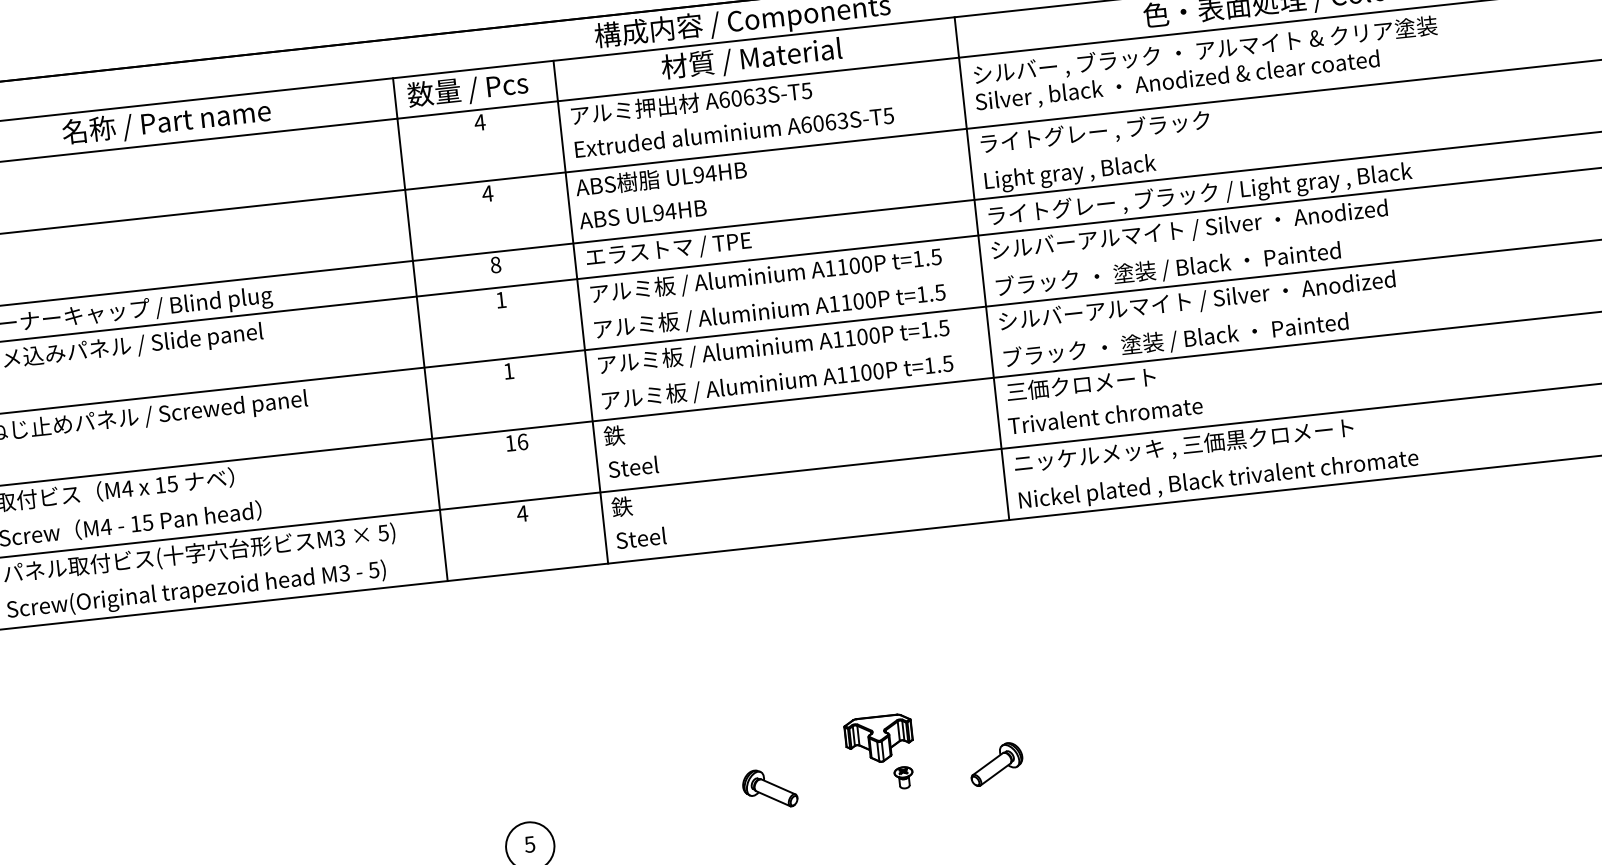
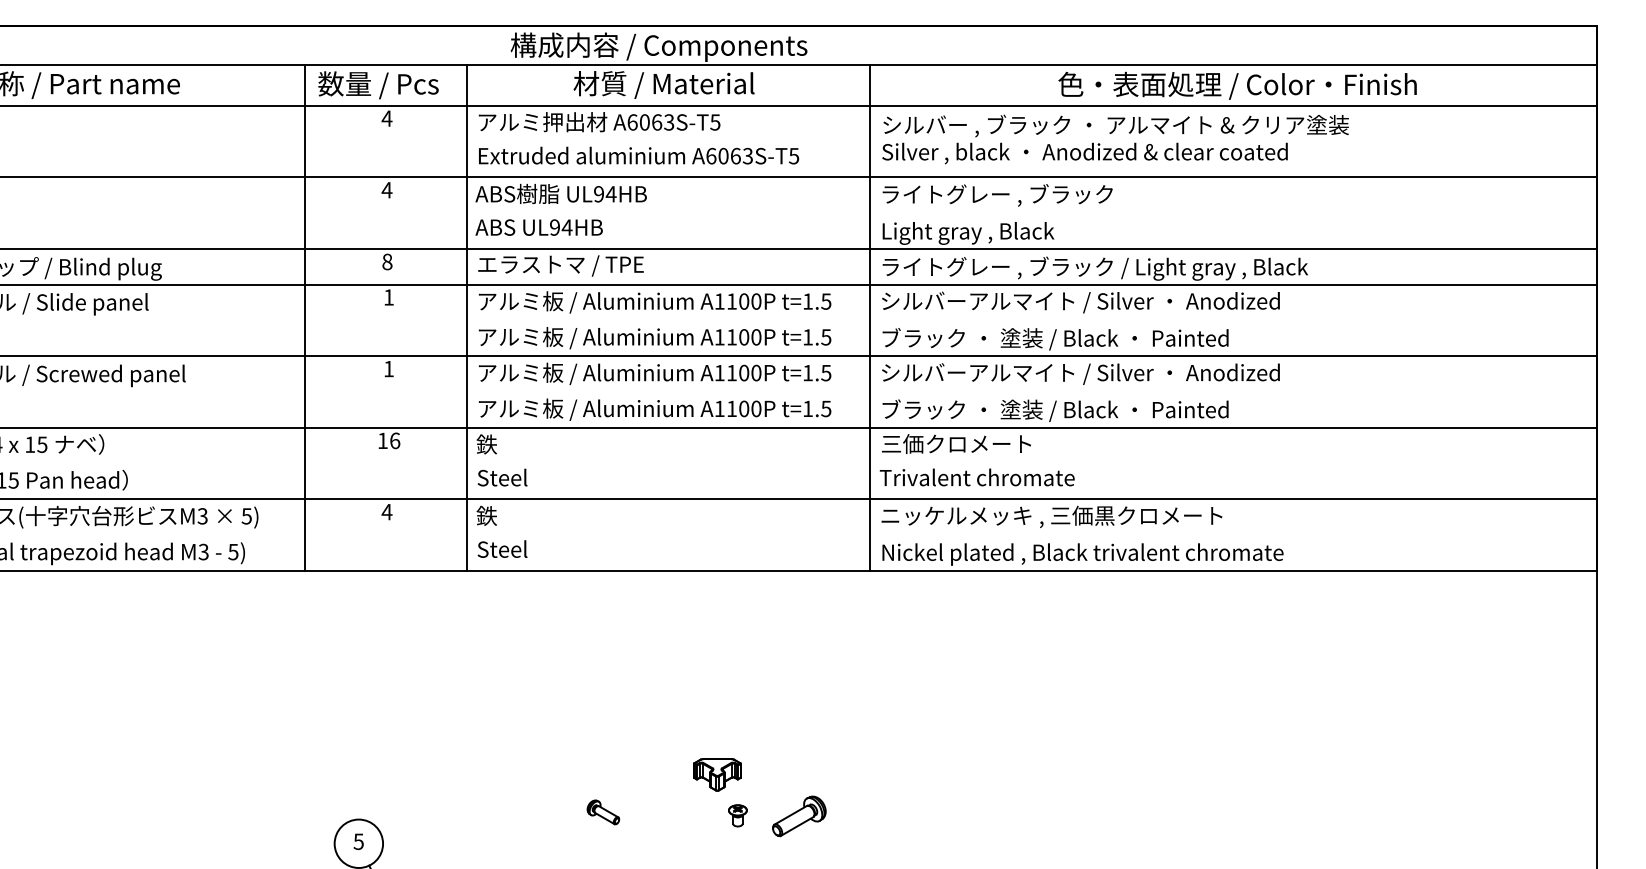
part: (879, 738) -> (717, 774), size x0.7
part: (996, 764) -> (799, 816), moved
part: (770, 788) -> (603, 812), size x0.6

